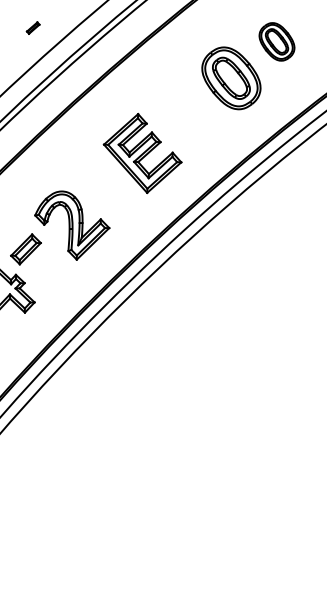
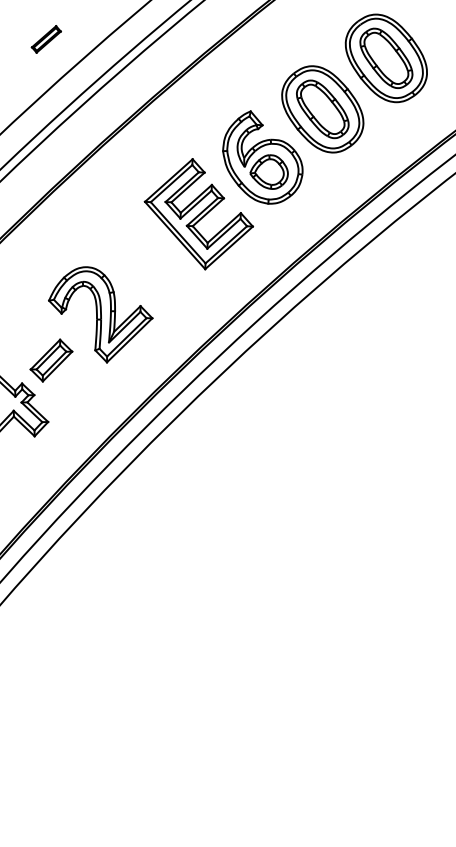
part: (32, 27) -> (45, 38), size x1.67
part: (276, 41) -> (385, 57), size x1.67
part: (188, 112) -> (262, 156), added
part: (25, 249) -> (50, 360), moved

